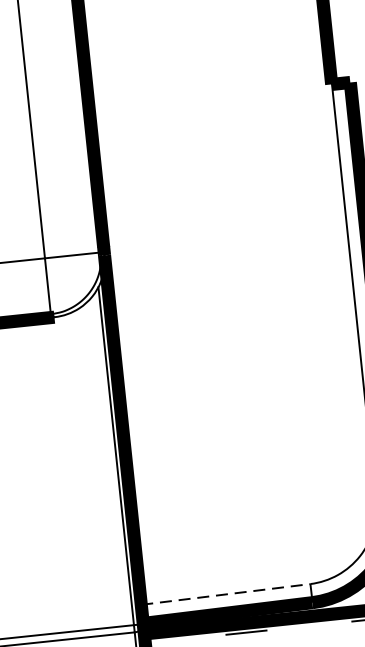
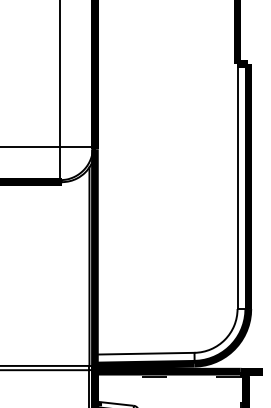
line: (225, 594) -> (144, 353), dashed -> solid

